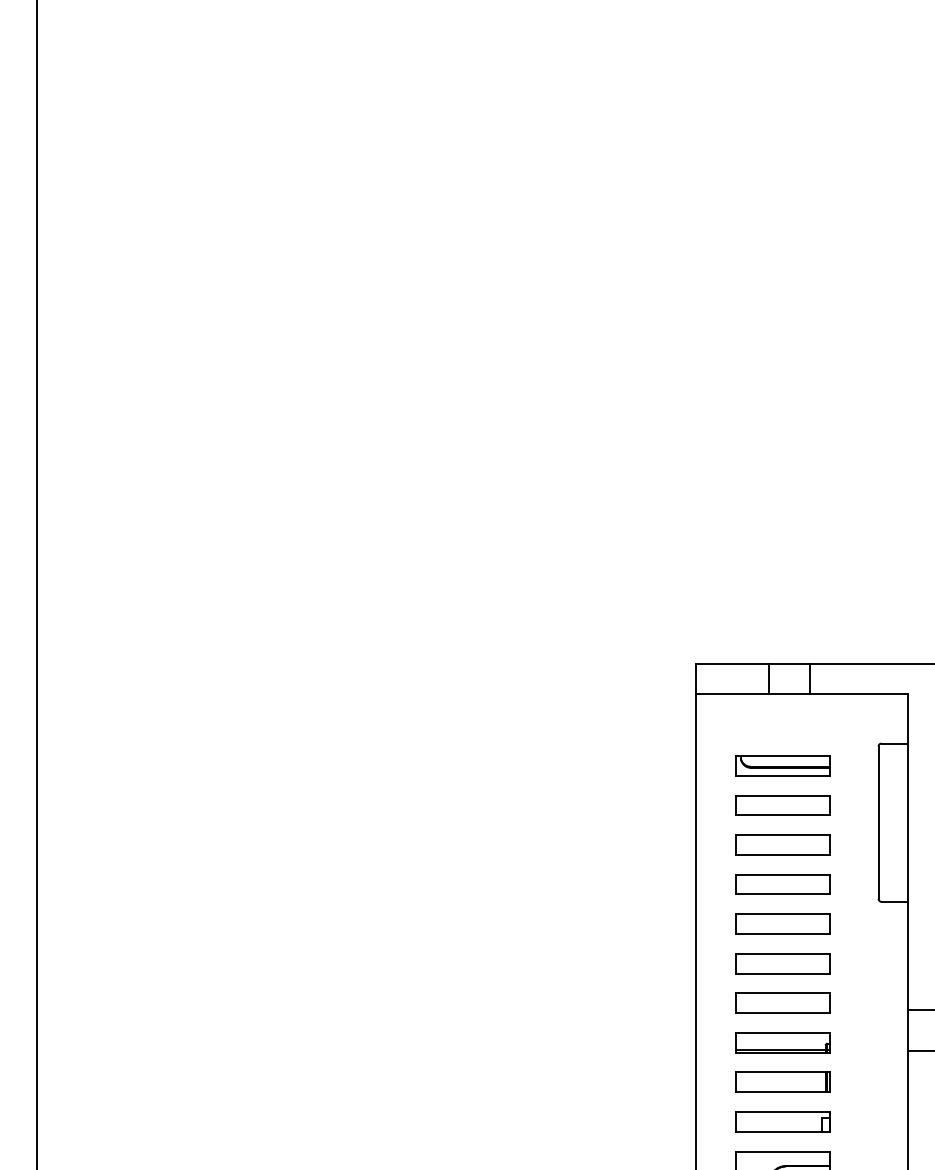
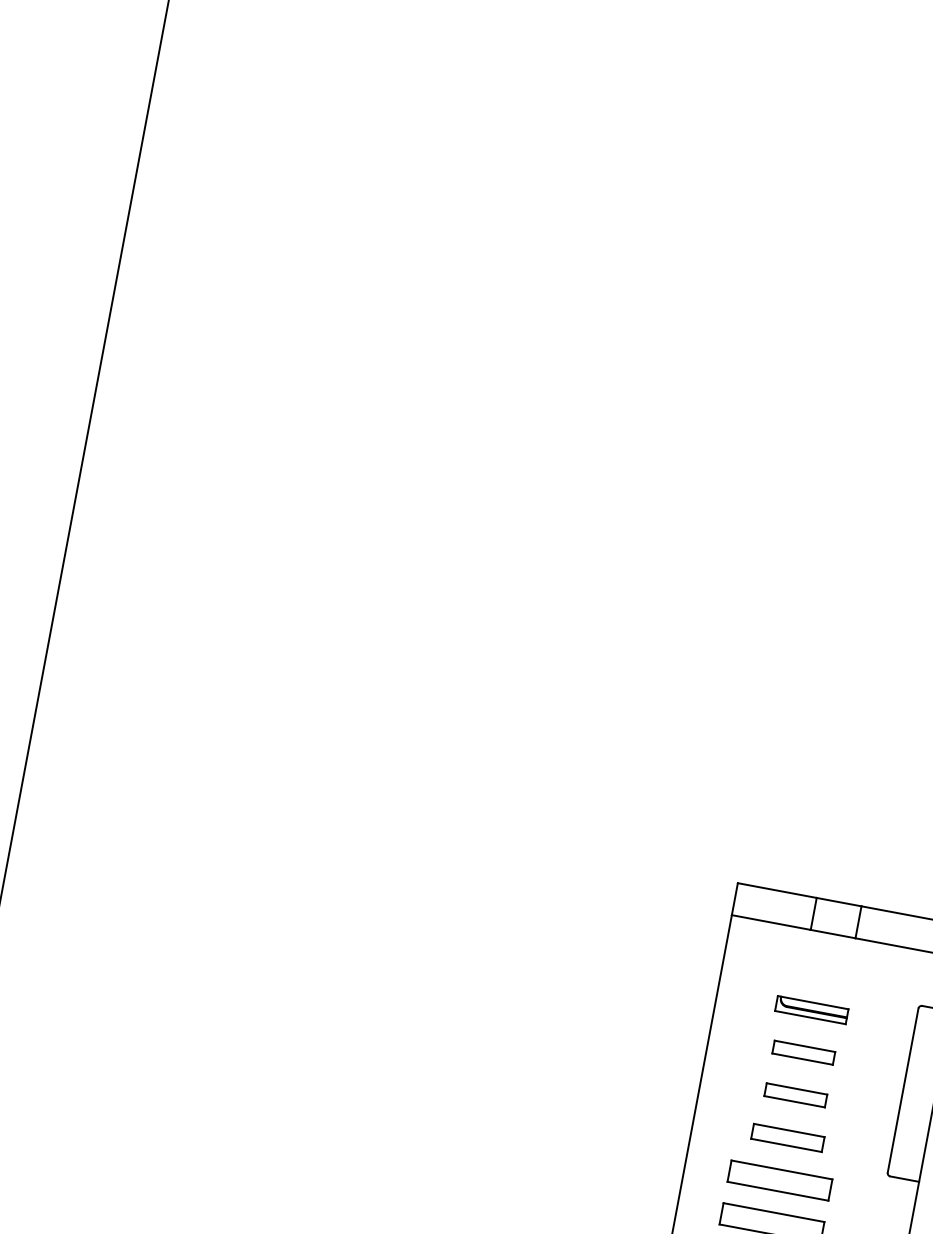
part: (782, 765) -> (811, 1009), size x0.7
part: (782, 805) -> (803, 1052), size x0.6
part: (782, 844) -> (795, 1094), size x0.6
part: (782, 884) -> (787, 1137), size x0.7

